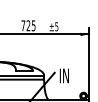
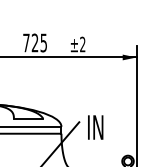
text: (56, 26) -> (82, 44), ±5 -> ±2

